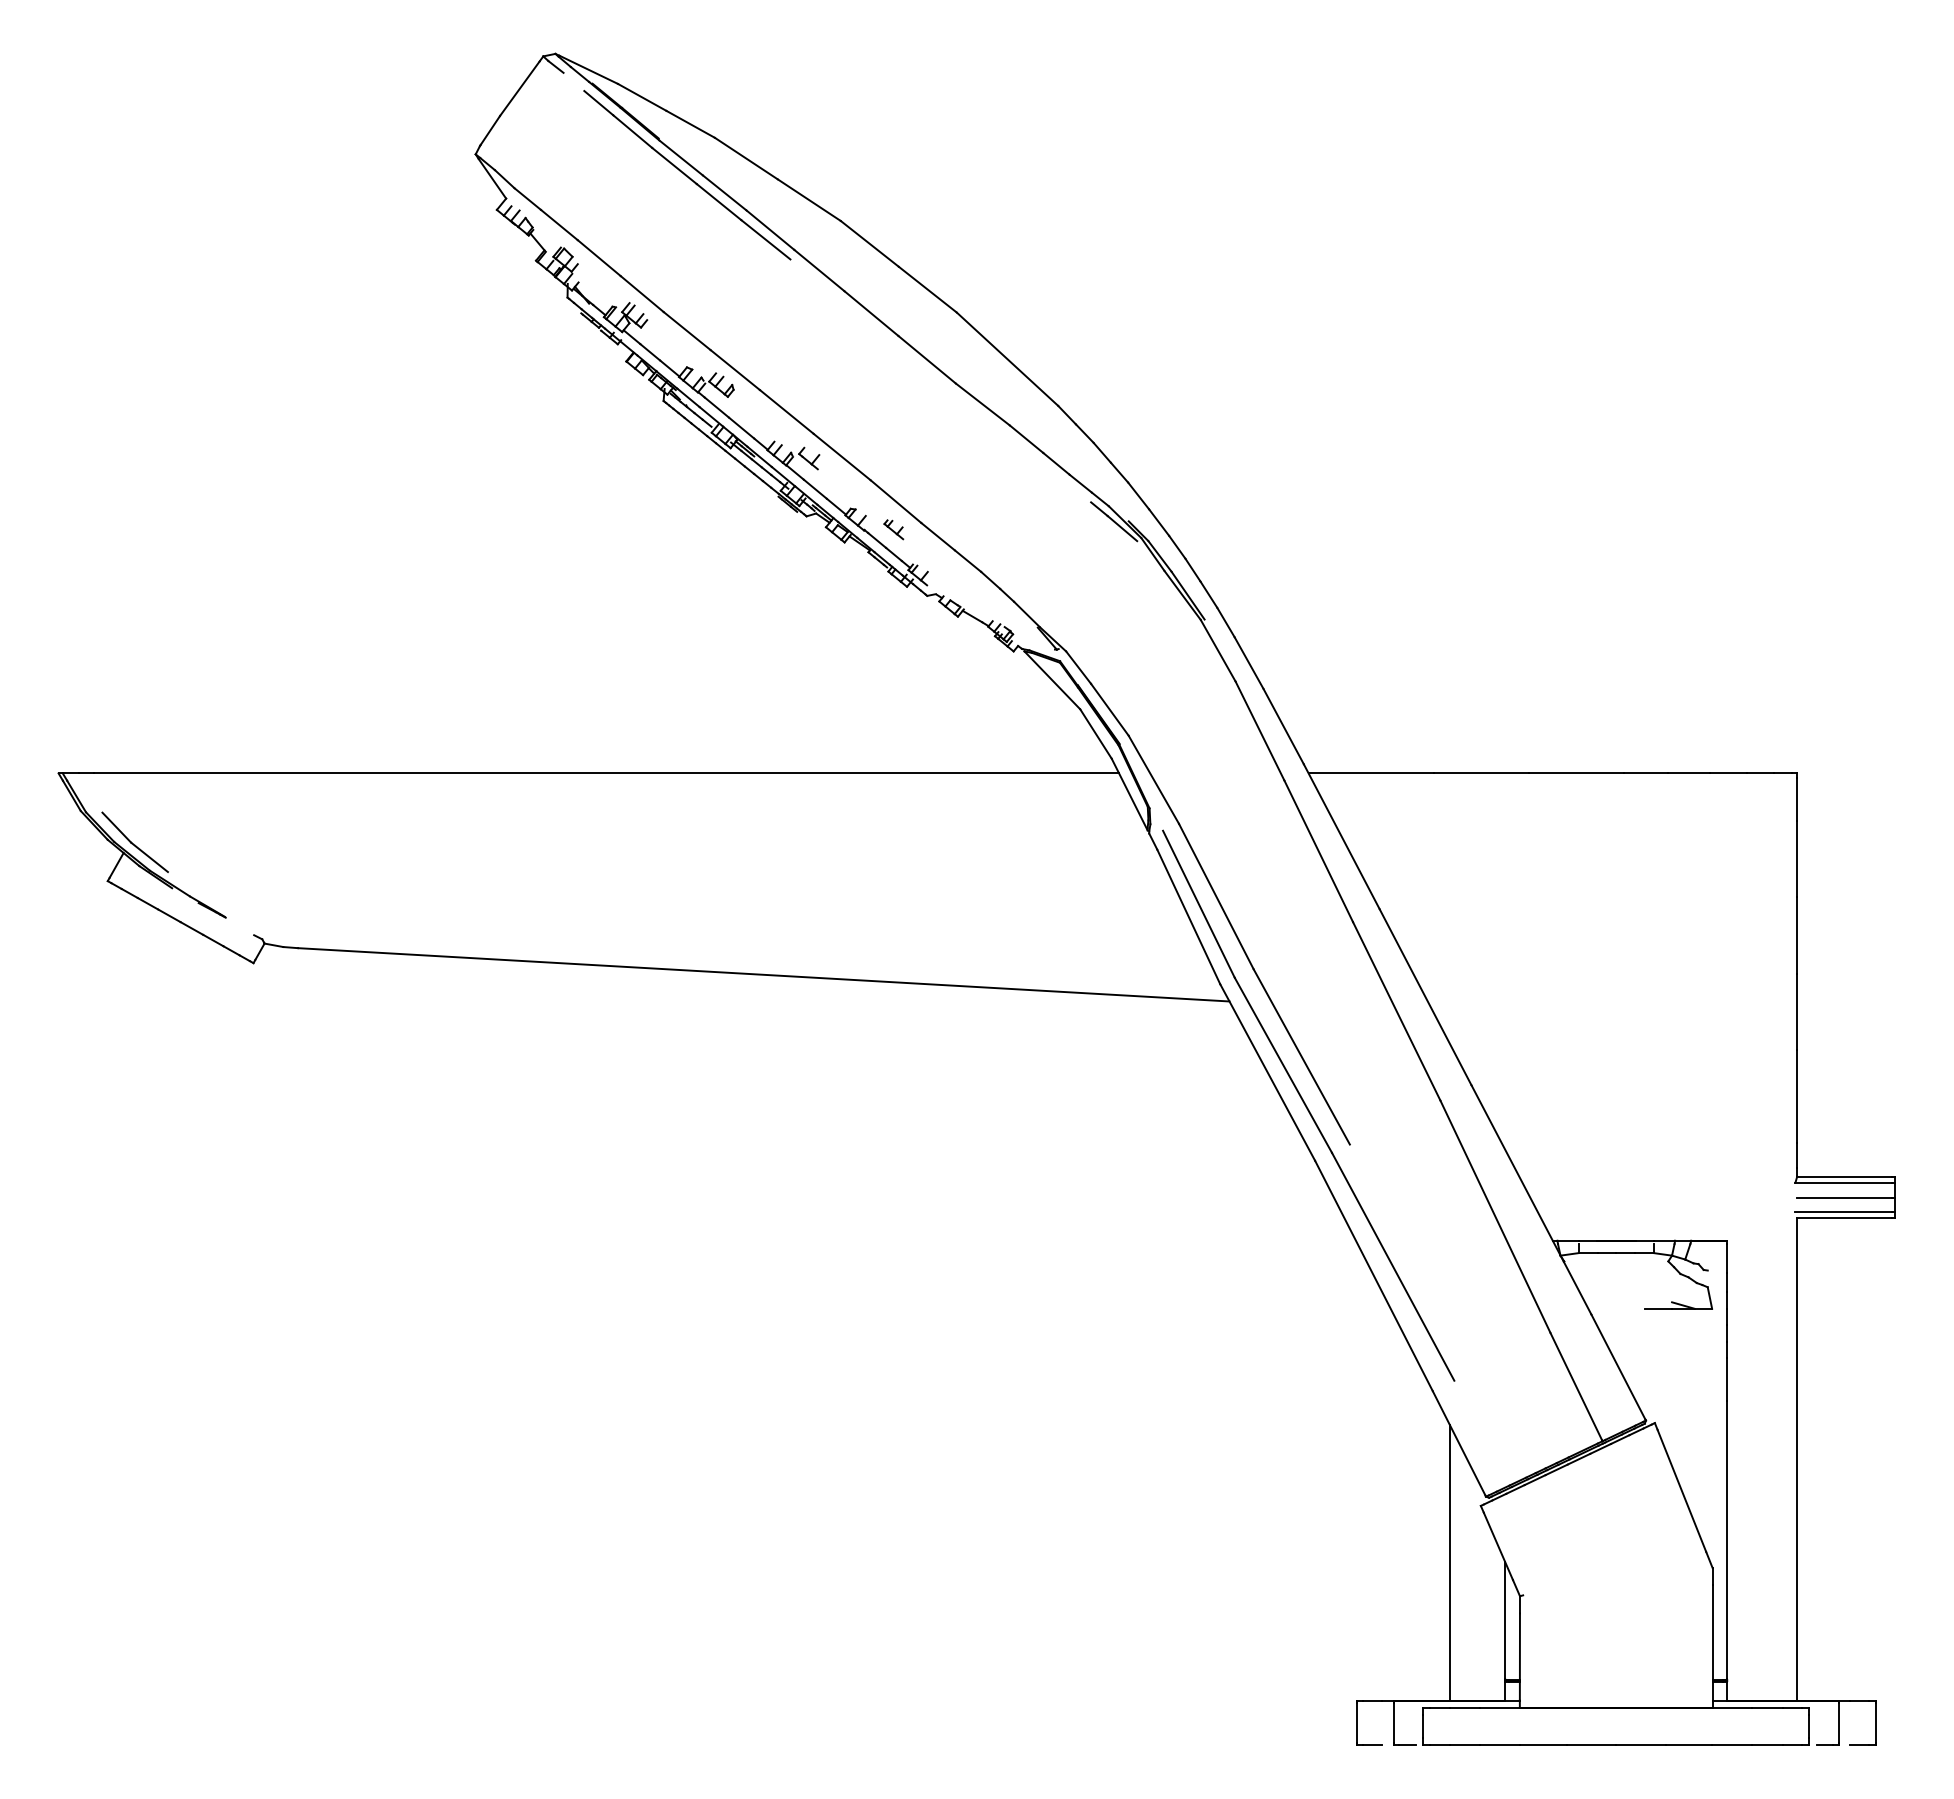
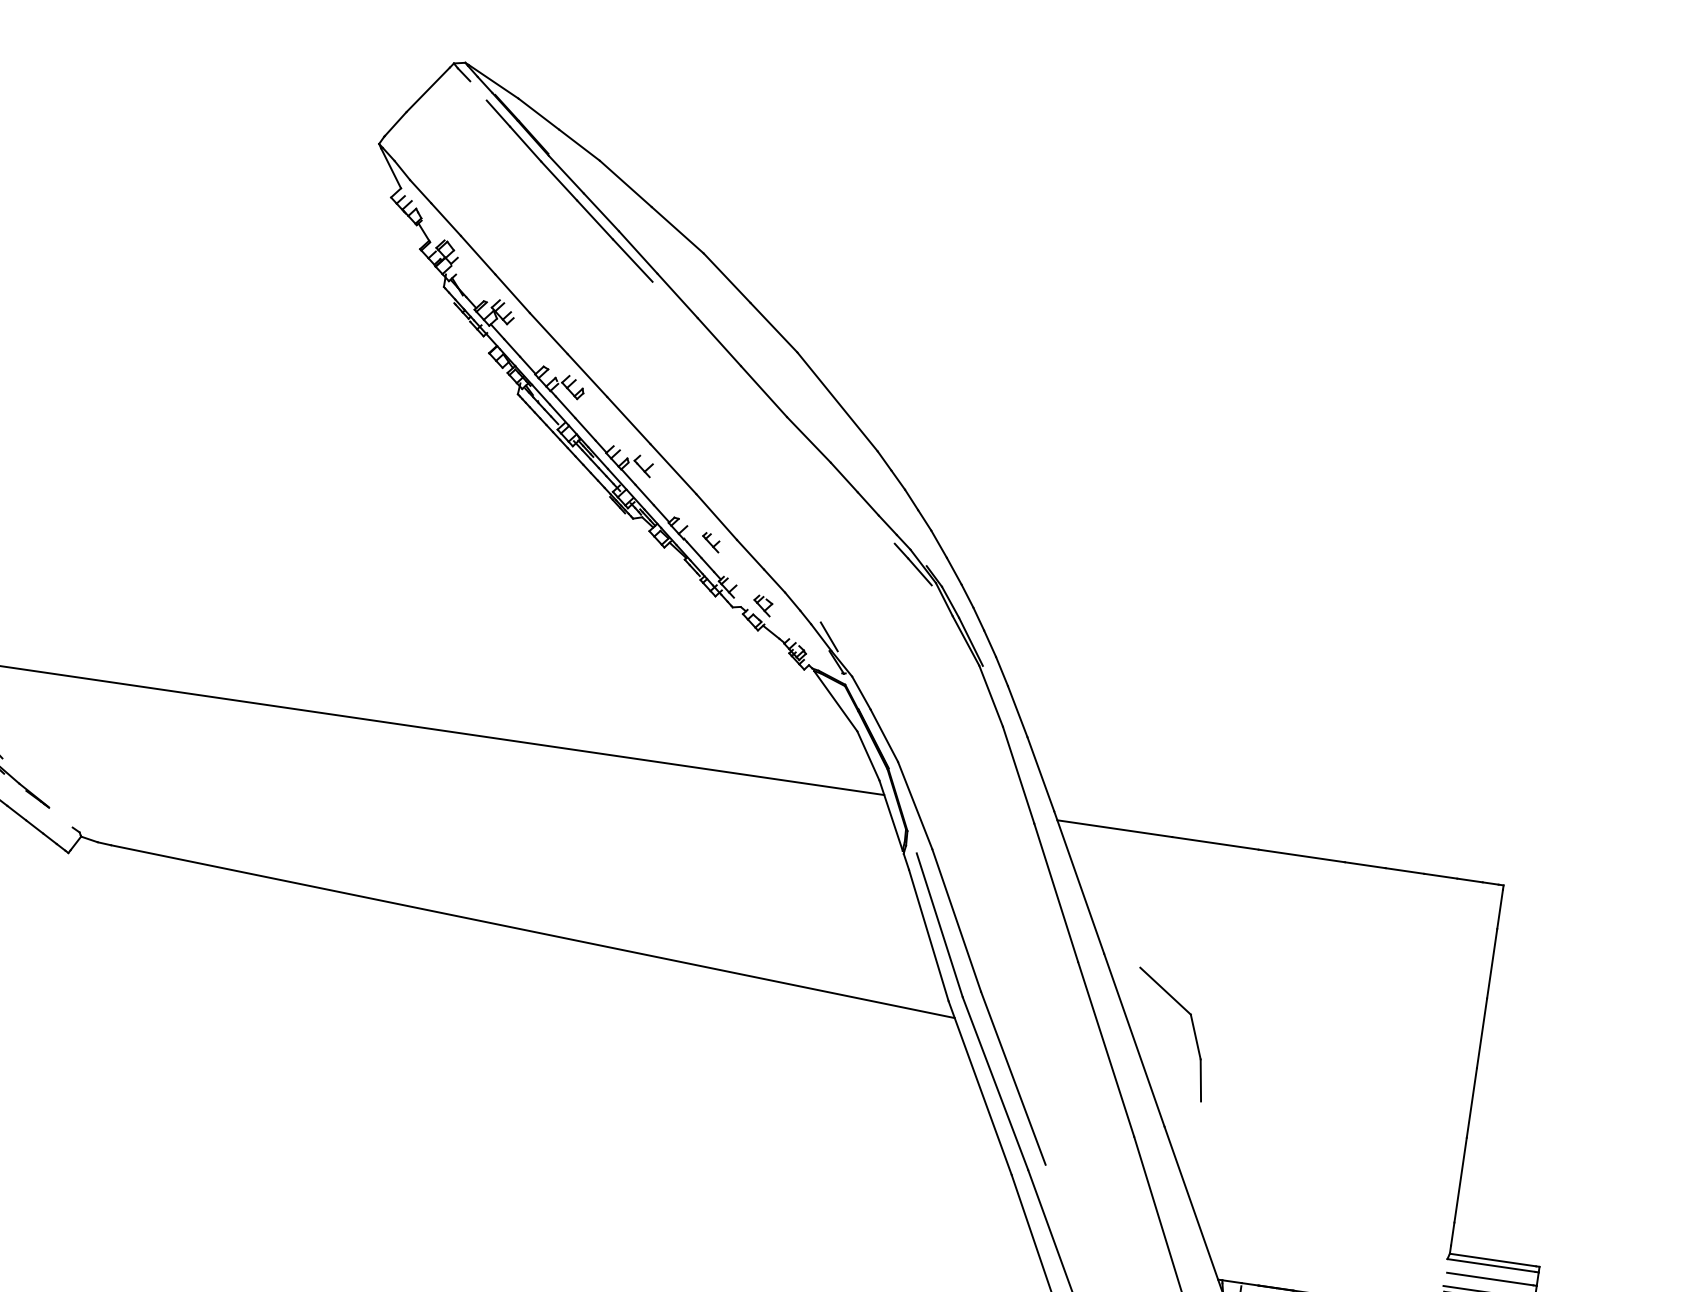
part: (959, 589) -> (763, 605), added
line: (1035, 612) -> (829, 636), added
part: (1487, 978) -> (1193, 1031), added

